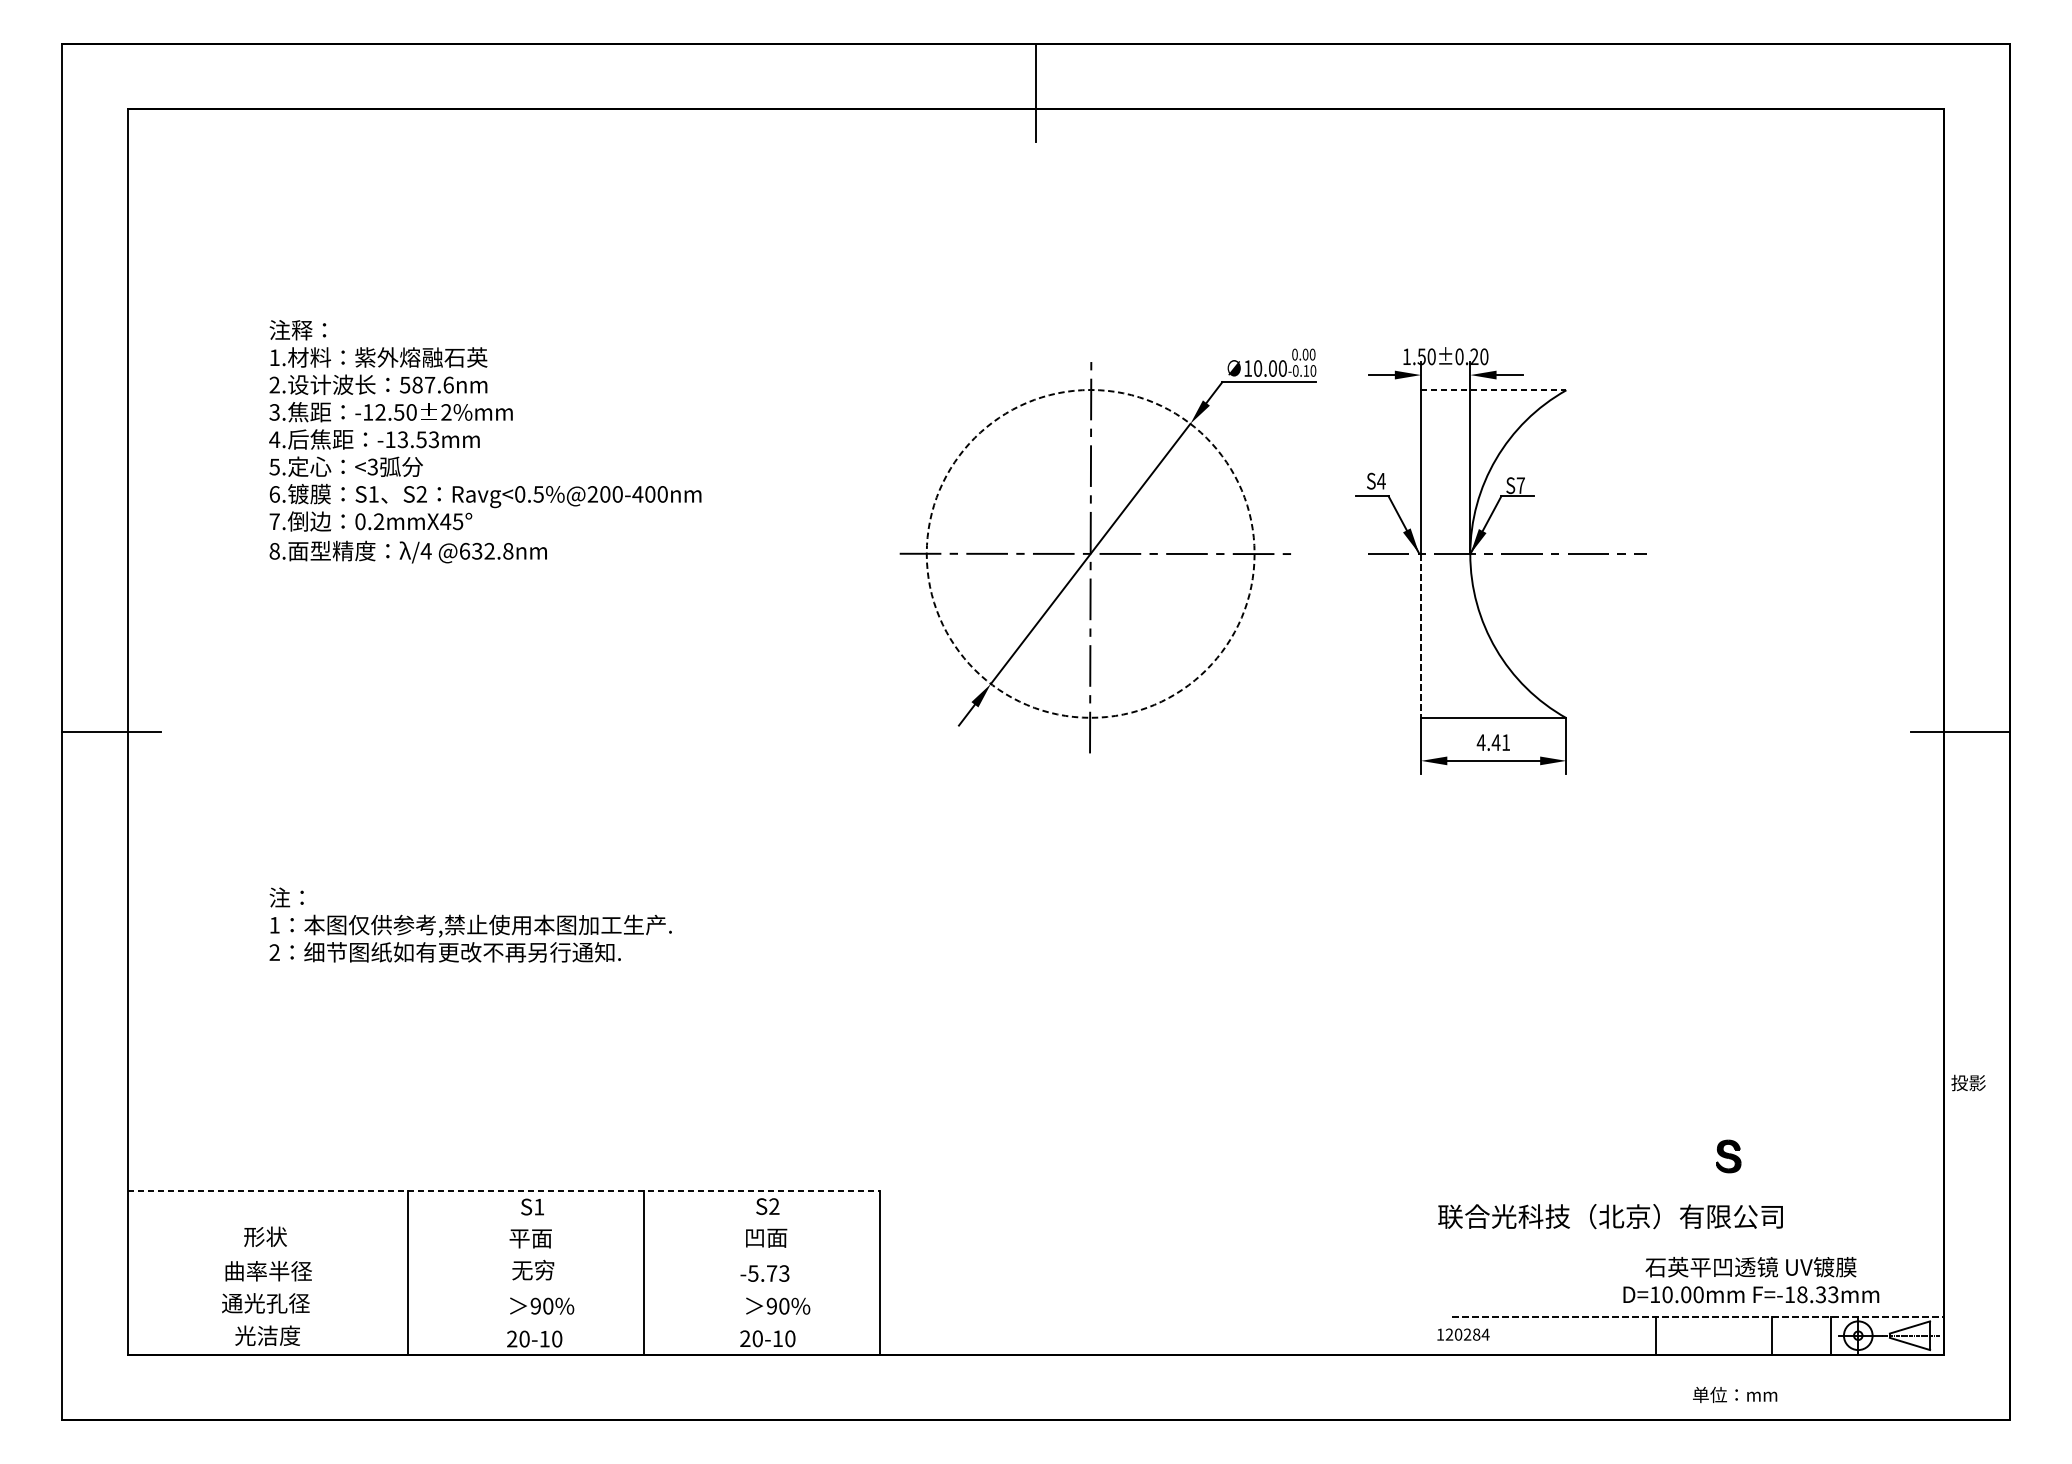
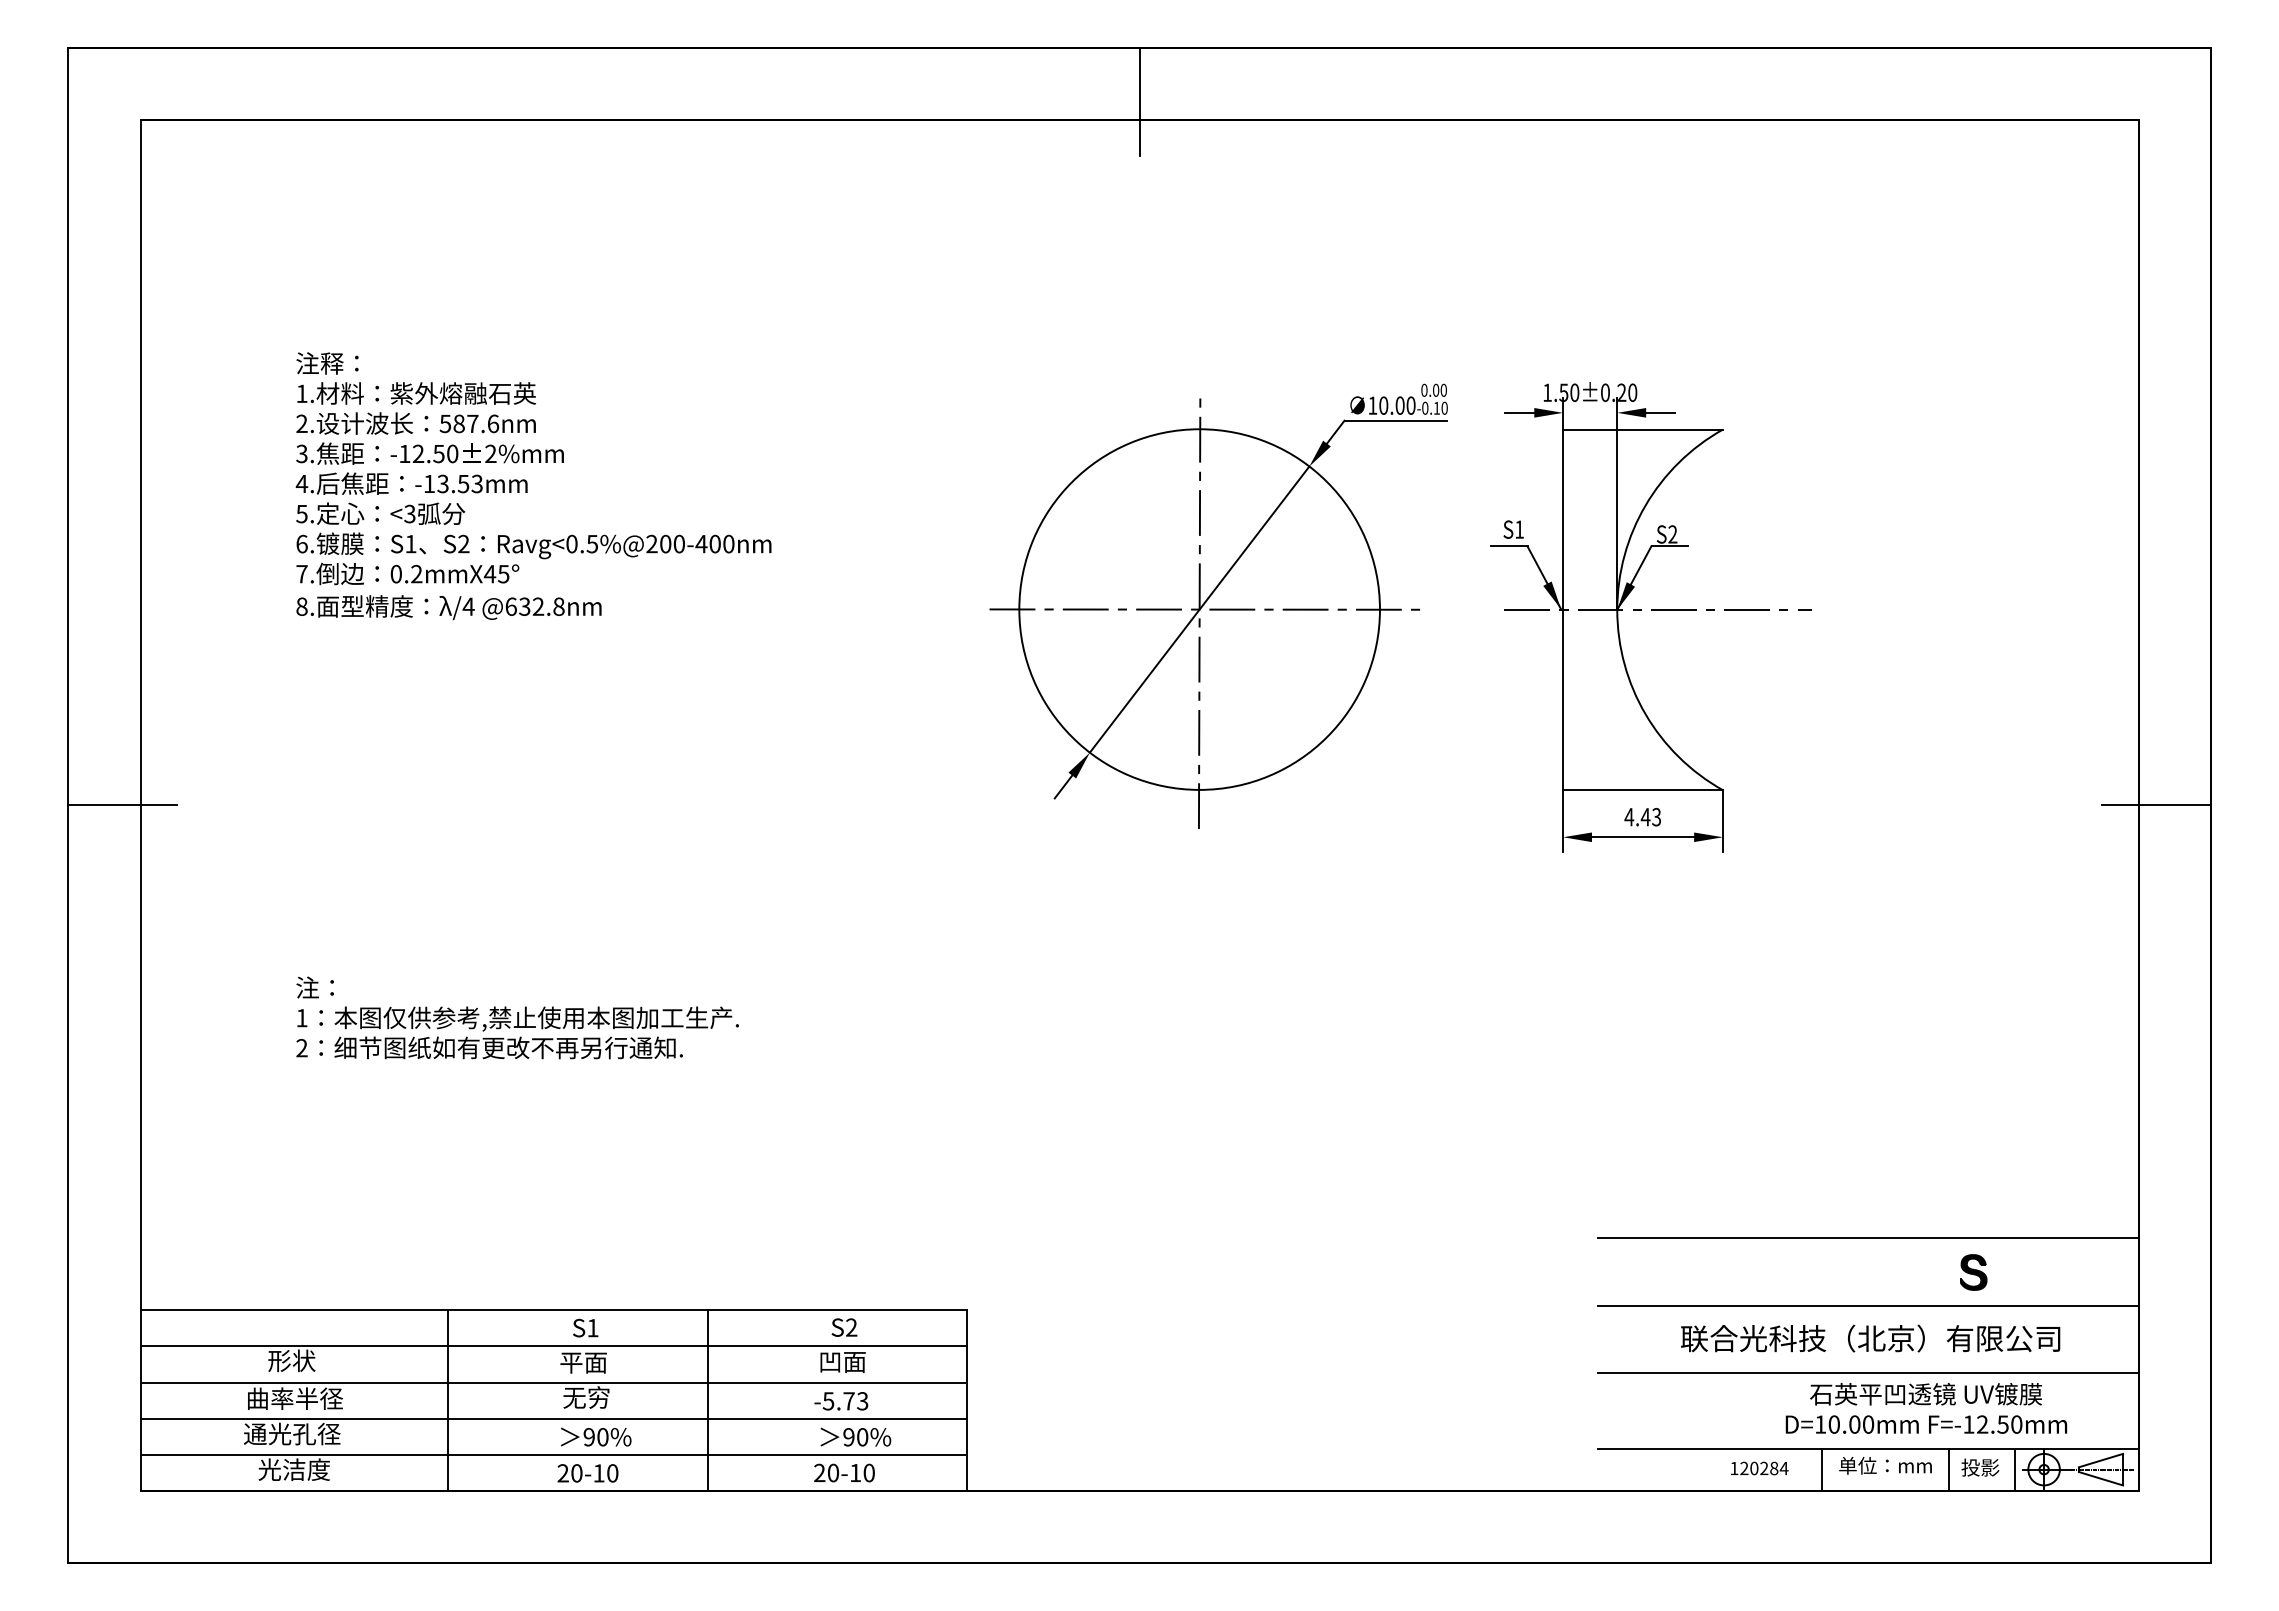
line: (1494, 390) -> (1643, 429), dashed -> solid
text: (1381, 481) -> (1519, 529), S4 -> S1
text: (1520, 485) -> (1672, 534), S7 -> S2
circle: (1090, 553) -> (1199, 609), dashed -> solid
line: (1421, 636) -> (1563, 700), dashed -> solid
text: (1505, 741) -> (1656, 816), 4.41 -> 4.43
text: (1968, 1082) -> (1980, 1467), moved
line: (1697, 1125) -> (1867, 1238), added
part: (1728, 1156) -> (1973, 1272), moved
line: (1697, 1186) -> (1867, 1305), added
line: (504, 1191) -> (554, 1310), dashed -> solid
text: (1610, 1216) -> (1870, 1338), moved
line: (503, 1223) -> (553, 1346), added
line: (1697, 1247) -> (1867, 1372), added
line: (503, 1256) -> (553, 1382), added
line: (503, 1289) -> (553, 1418), added
text: (1817, 1294) -> (1999, 1424), F=-18.33mm -> F=-12.50mm
line: (1698, 1316) -> (1868, 1448), dashed -> solid
line: (503, 1321) -> (553, 1454), added
text: (1463, 1334) -> (1759, 1468), moved
text: (1735, 1394) -> (1885, 1465), moved

